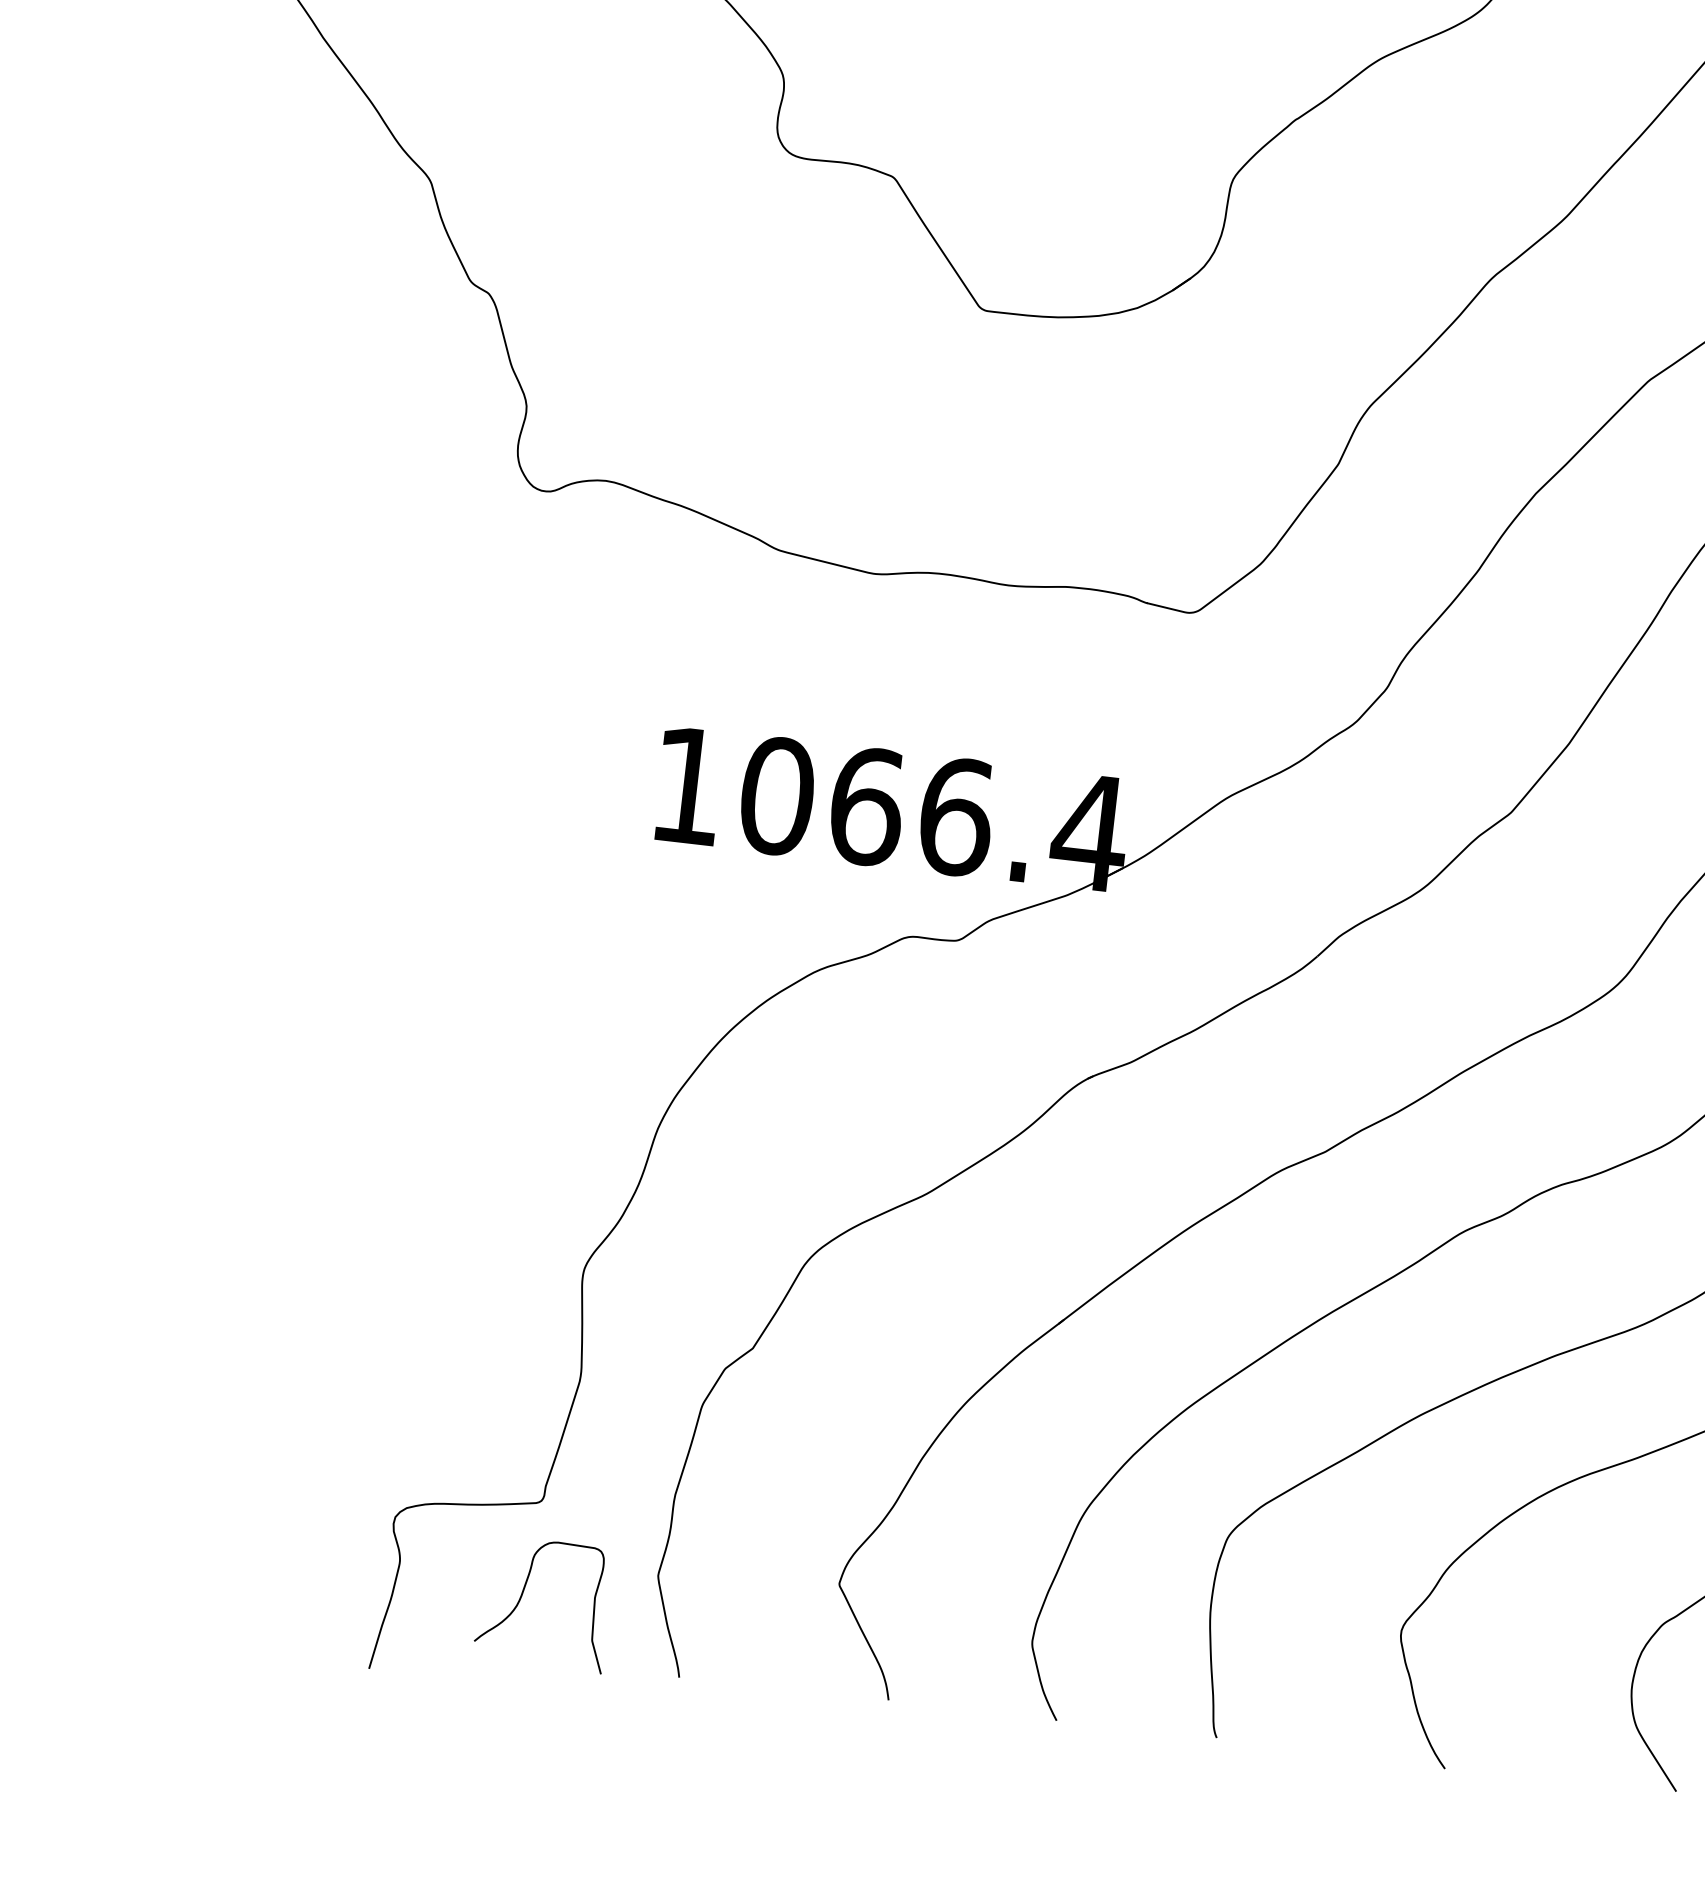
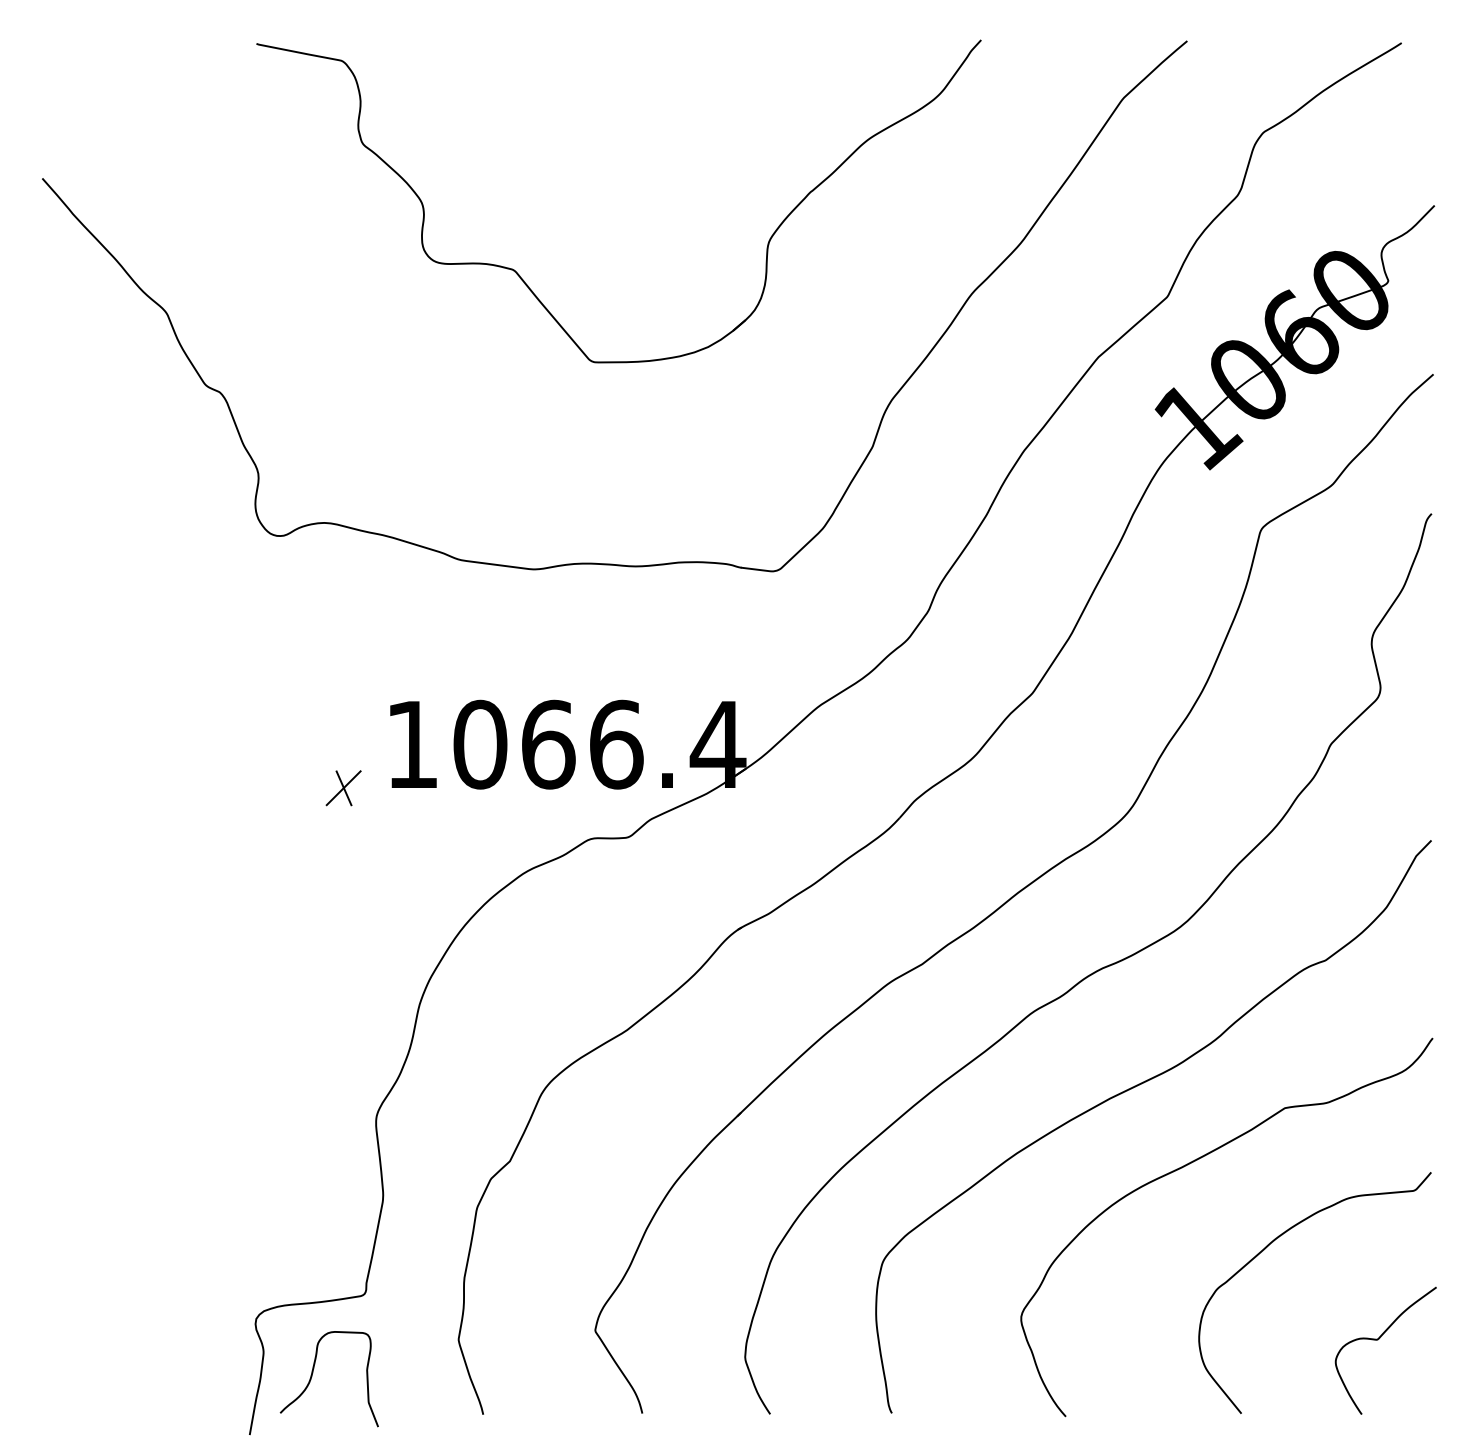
part: (590, 832) -> (343, 788), added
curve: (523, 1594) -> (313, 1373), moved

